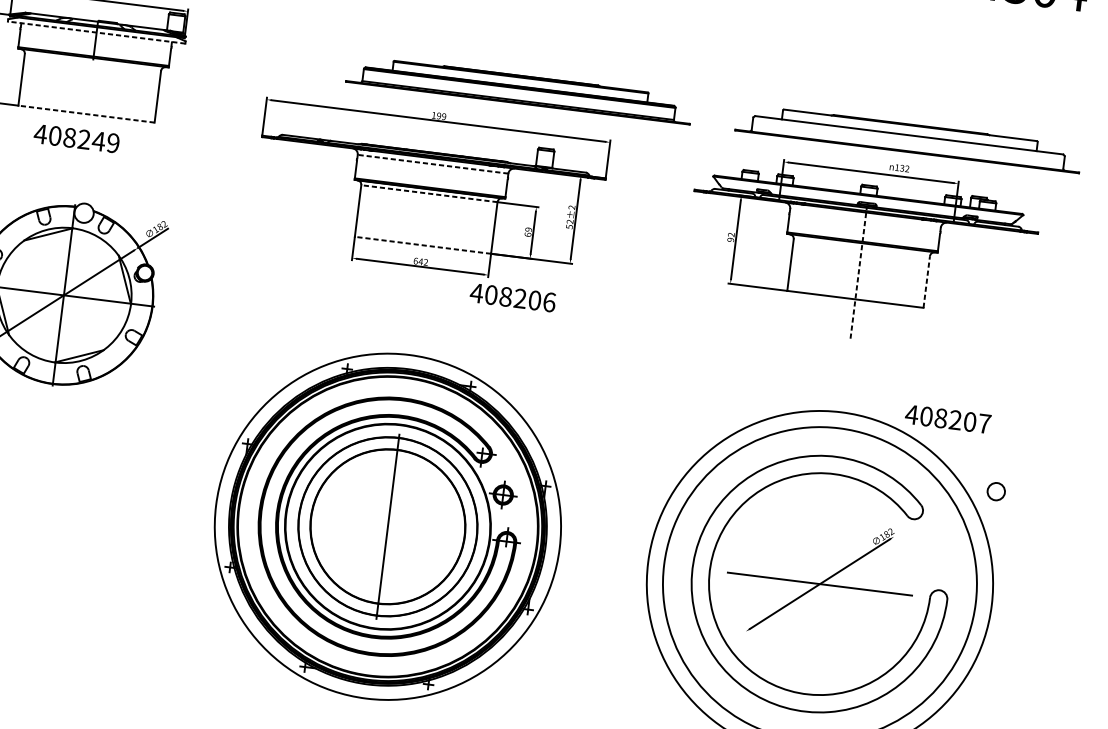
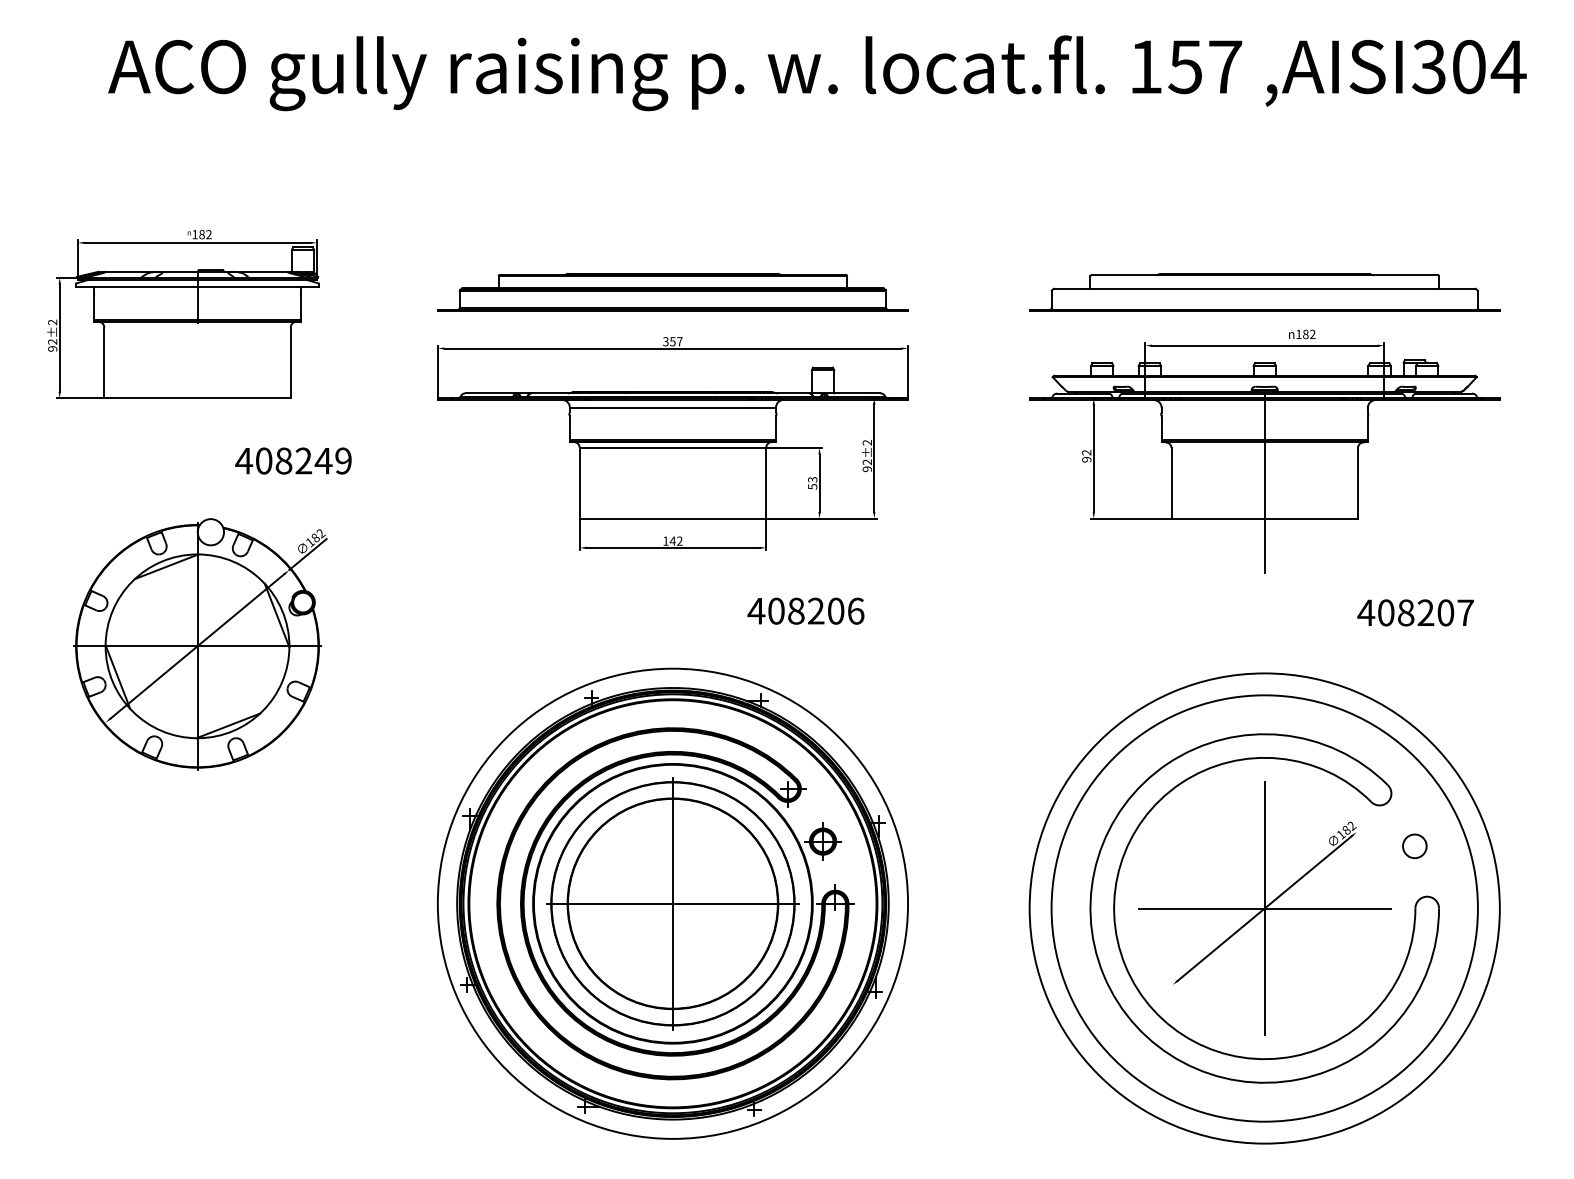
line: (96, 32) -> (197, 286), dashed -> solid
part: (519, 88) -> (672, 291), moved
line: (86, 114) -> (197, 398), dashed -> solid
text: (438, 115) -> (672, 341), 199 -> 357
text: (76, 138) -> (293, 460), moved
part: (908, 138) -> (1264, 292), moved
line: (432, 164) -> (672, 407), dashed -> solid
text: (901, 168) -> (1305, 334), 132 -> 182
line: (429, 193) -> (672, 447), dashed -> solid
text: (568, 227) -> (866, 469), 52 -> 92
text: (528, 232) -> (812, 483), 69 -> 53
line: (422, 245) -> (672, 518), dashed -> solid
text: (415, 260) -> (665, 540), 642 -> 142
line: (858, 272) -> (1264, 482), dashed -> solid
line: (926, 281) -> (1357, 483), dashed -> solid
text: (512, 297) -> (805, 610), moved
text: (947, 418) -> (1415, 612), moved
circle: (996, 491) -> (1414, 845), moved
line: (387, 526) -> (672, 903), added
line: (819, 584) -> (1264, 908), added

